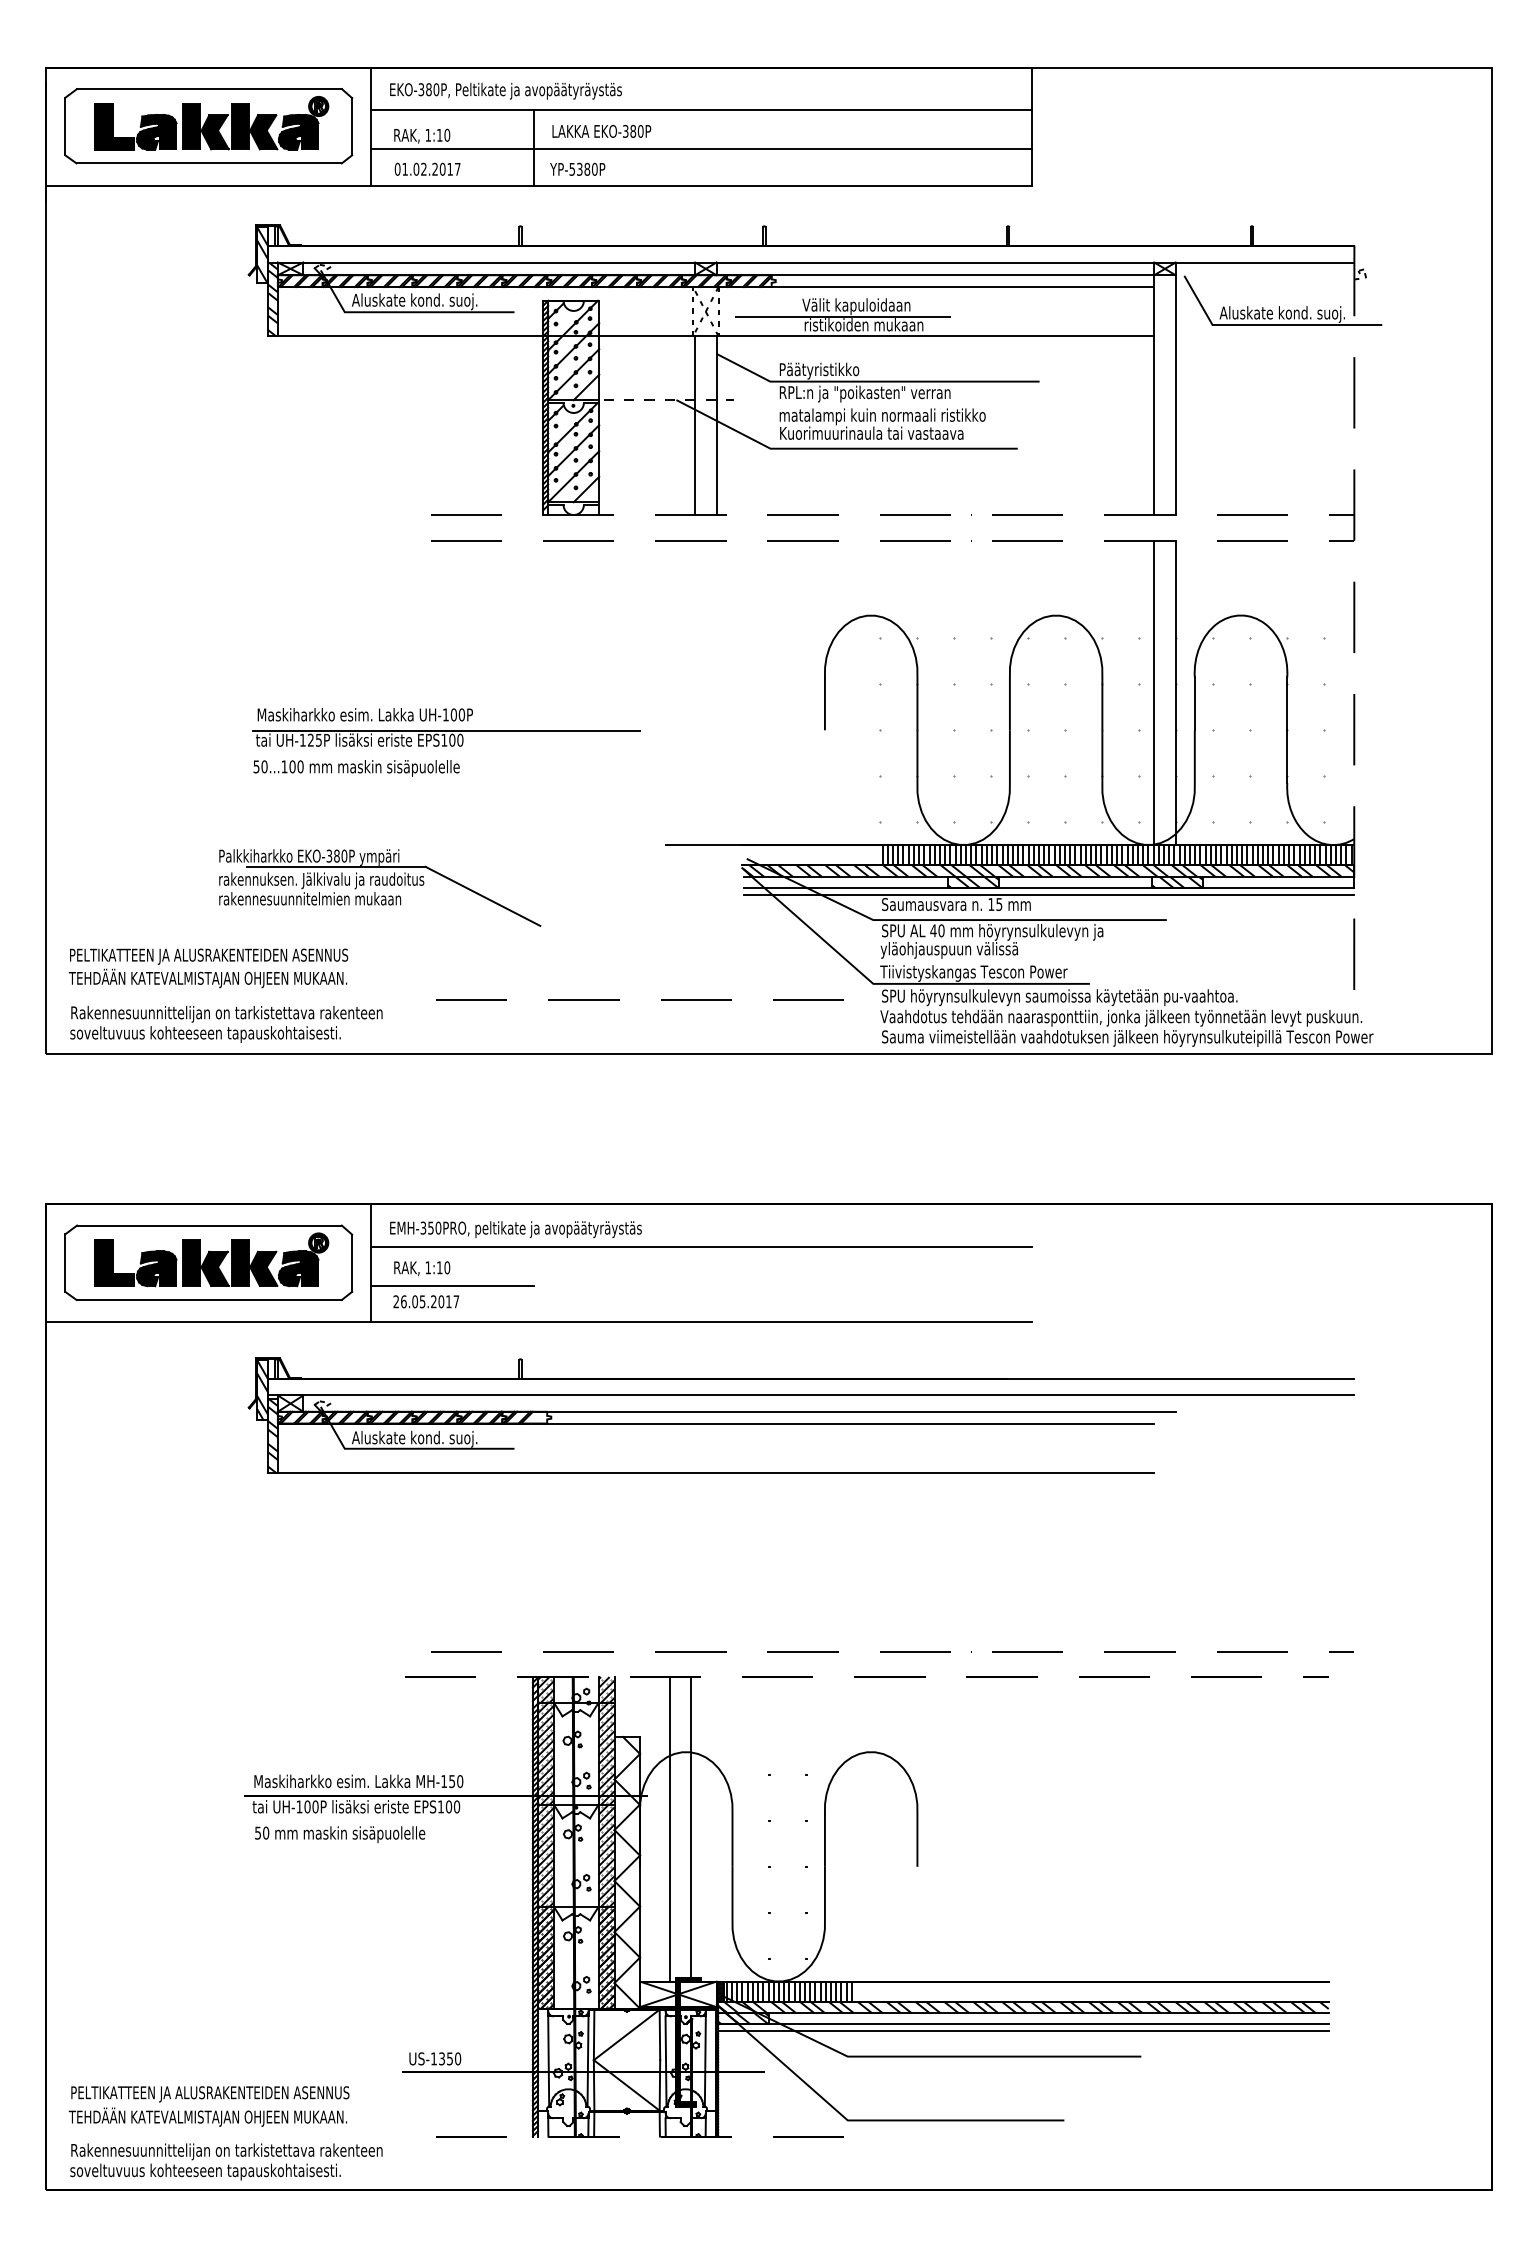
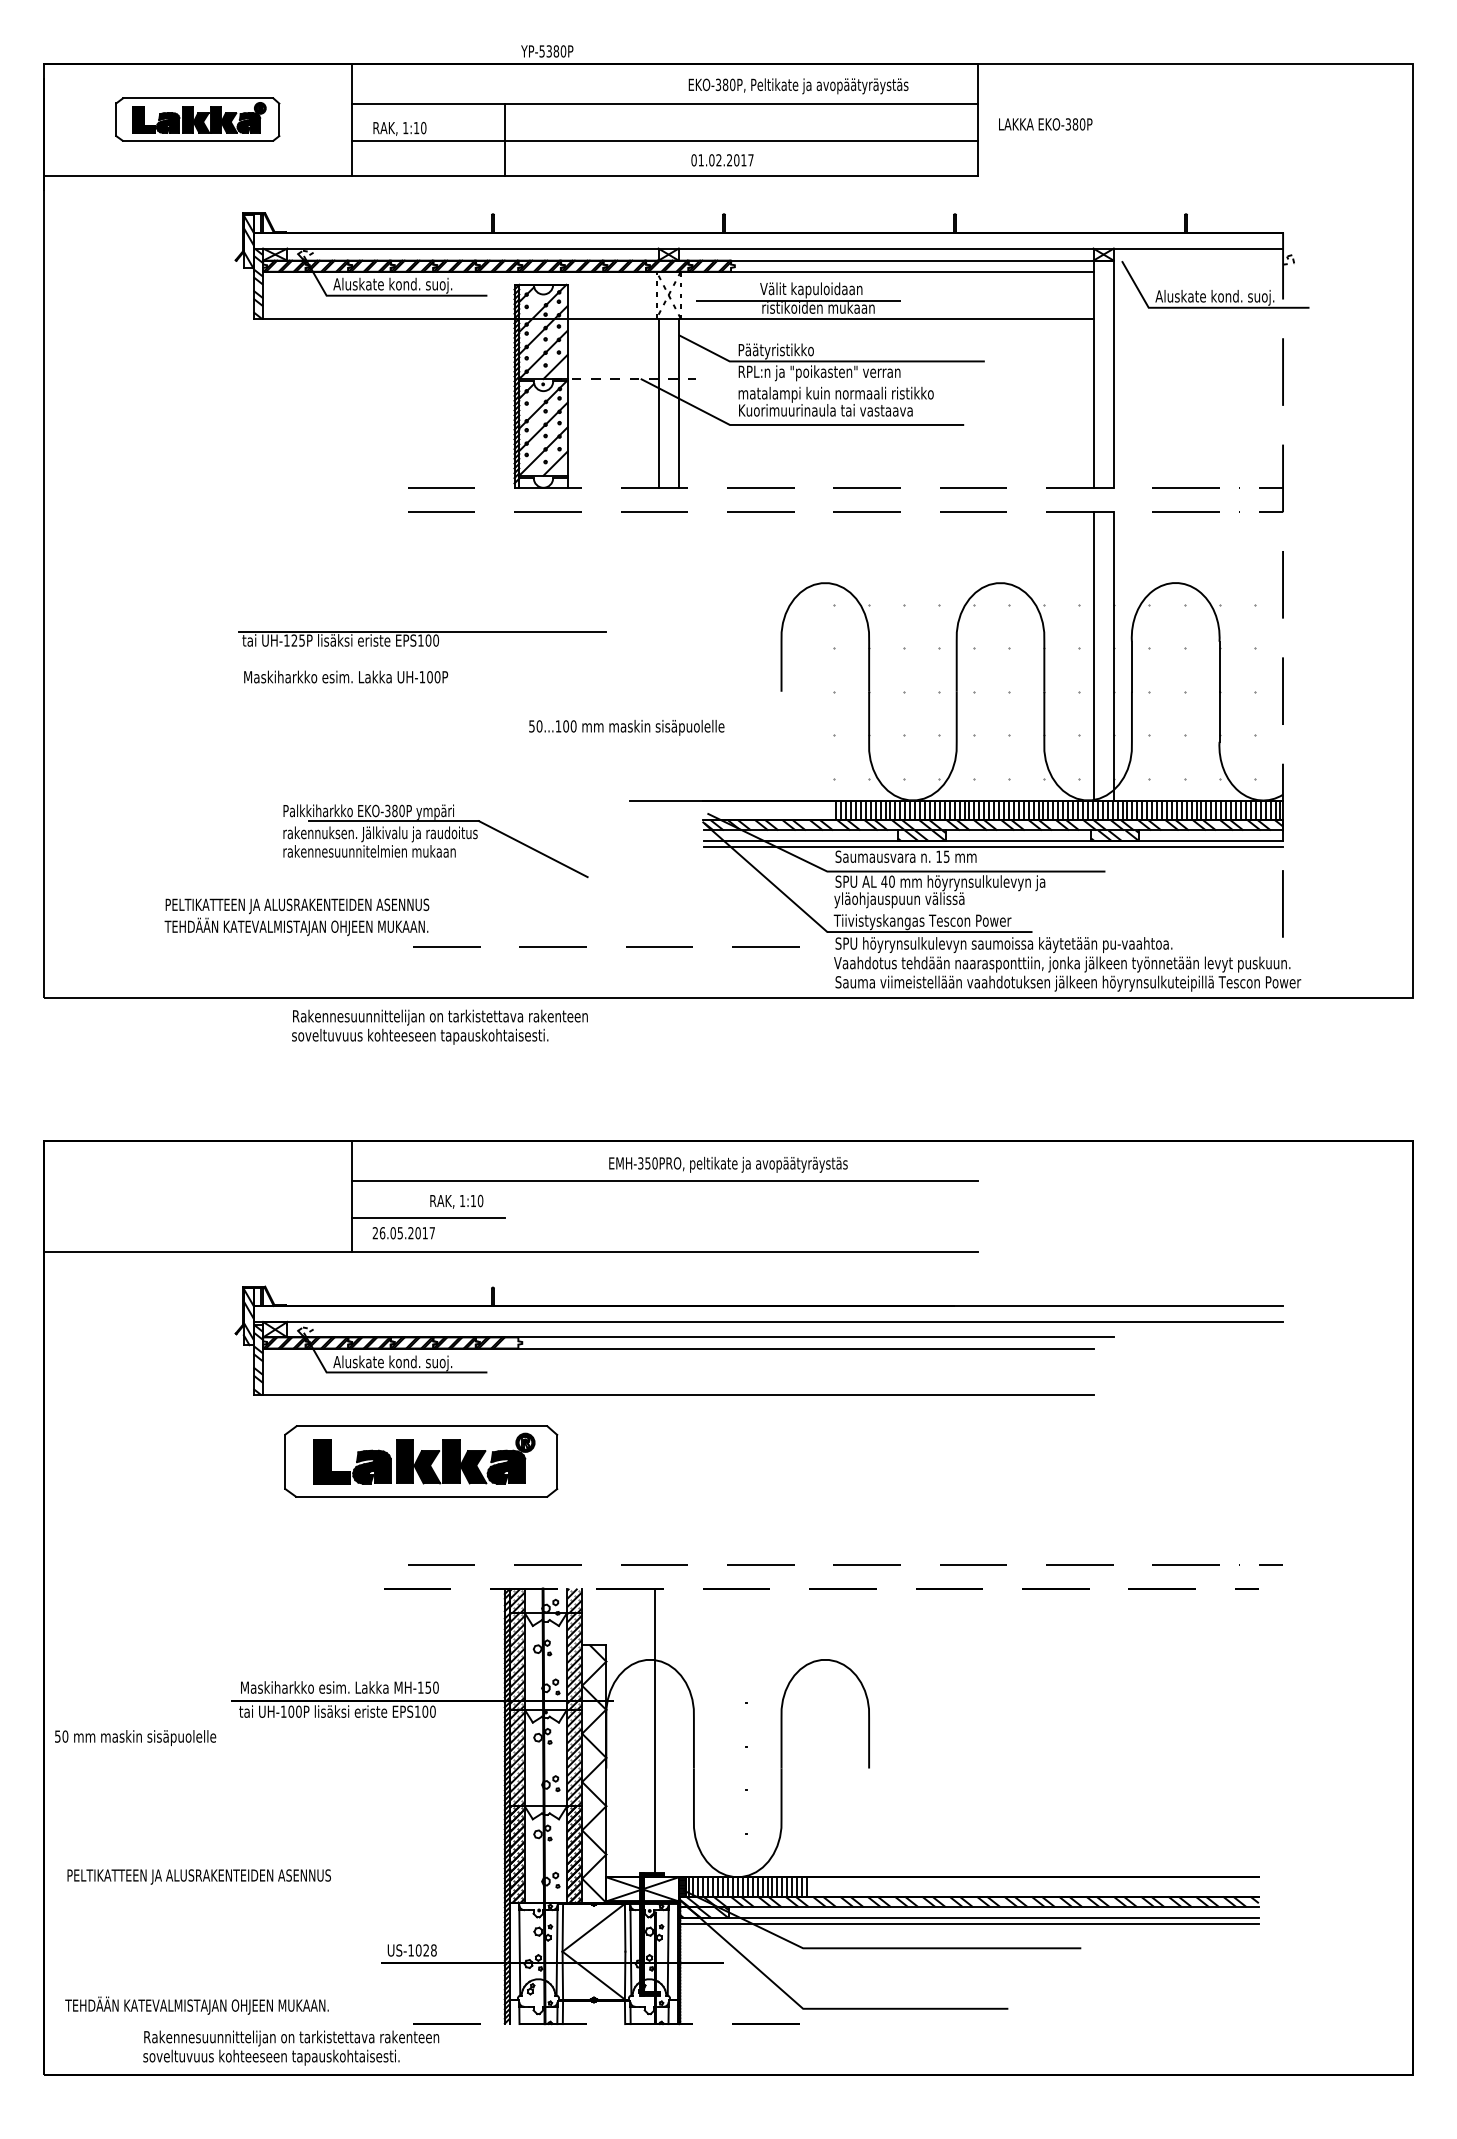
text: (505, 90) -> (798, 85), moved
part: (208, 126) -> (197, 119), size x0.6
text: (601, 130) -> (1045, 123), moved
text: (427, 168) -> (722, 159), moved
text: (577, 168) -> (547, 50), moved
part: (446, 738) -> (422, 638), moved
text: (356, 768) -> (626, 727), moved
part: (380, 887) -> (436, 840), moved
text: (208, 968) -> (296, 917), moved
text: (226, 1024) -> (440, 1027), moved
text: (515, 1229) -> (728, 1164), moved
part: (208, 1262) -> (421, 1461), moved
text: (422, 1268) -> (457, 1201), moved
line: (669, 1829) -> (634, 1733), removed
text: (340, 1834) -> (135, 1737), moved
text: (450, 2058) -> (426, 1950), US-1350 -> US-1028
text: (210, 2094) -> (199, 1877), moved
text: (226, 2161) -> (291, 2047), moved

